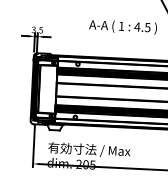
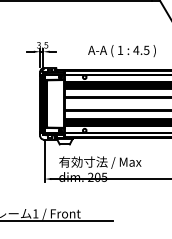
text: (122, 27) -> (121, 51), moved

